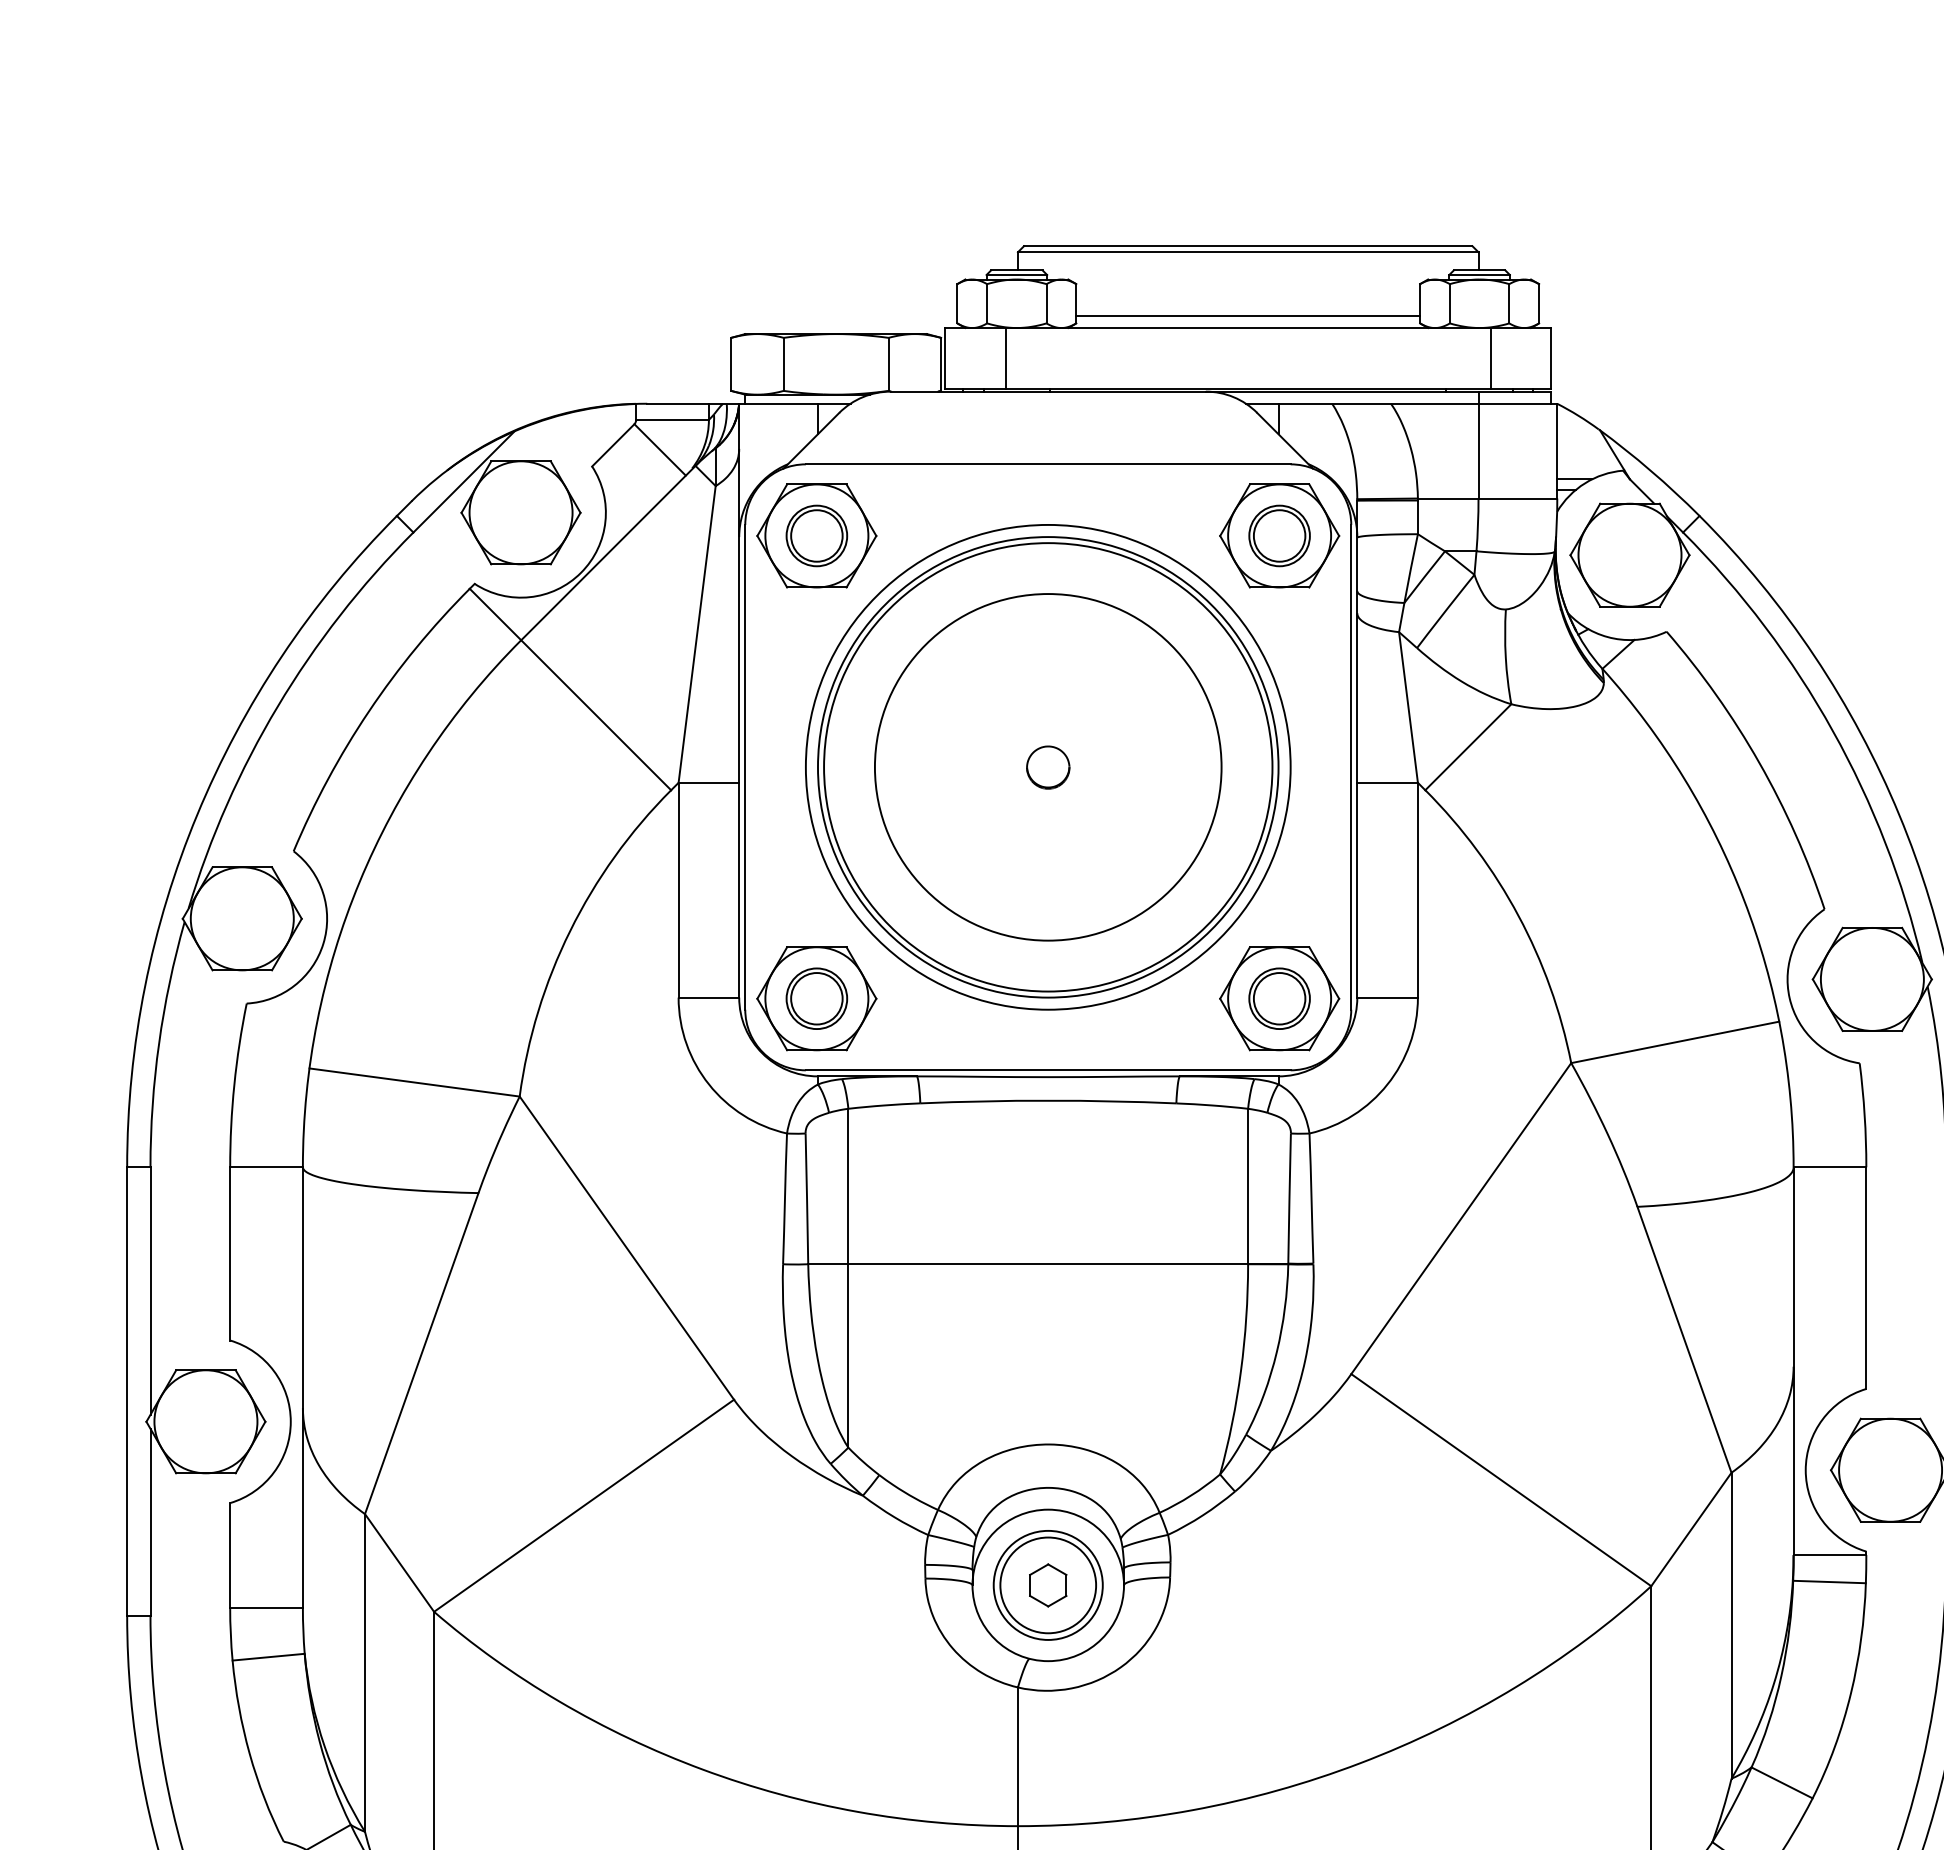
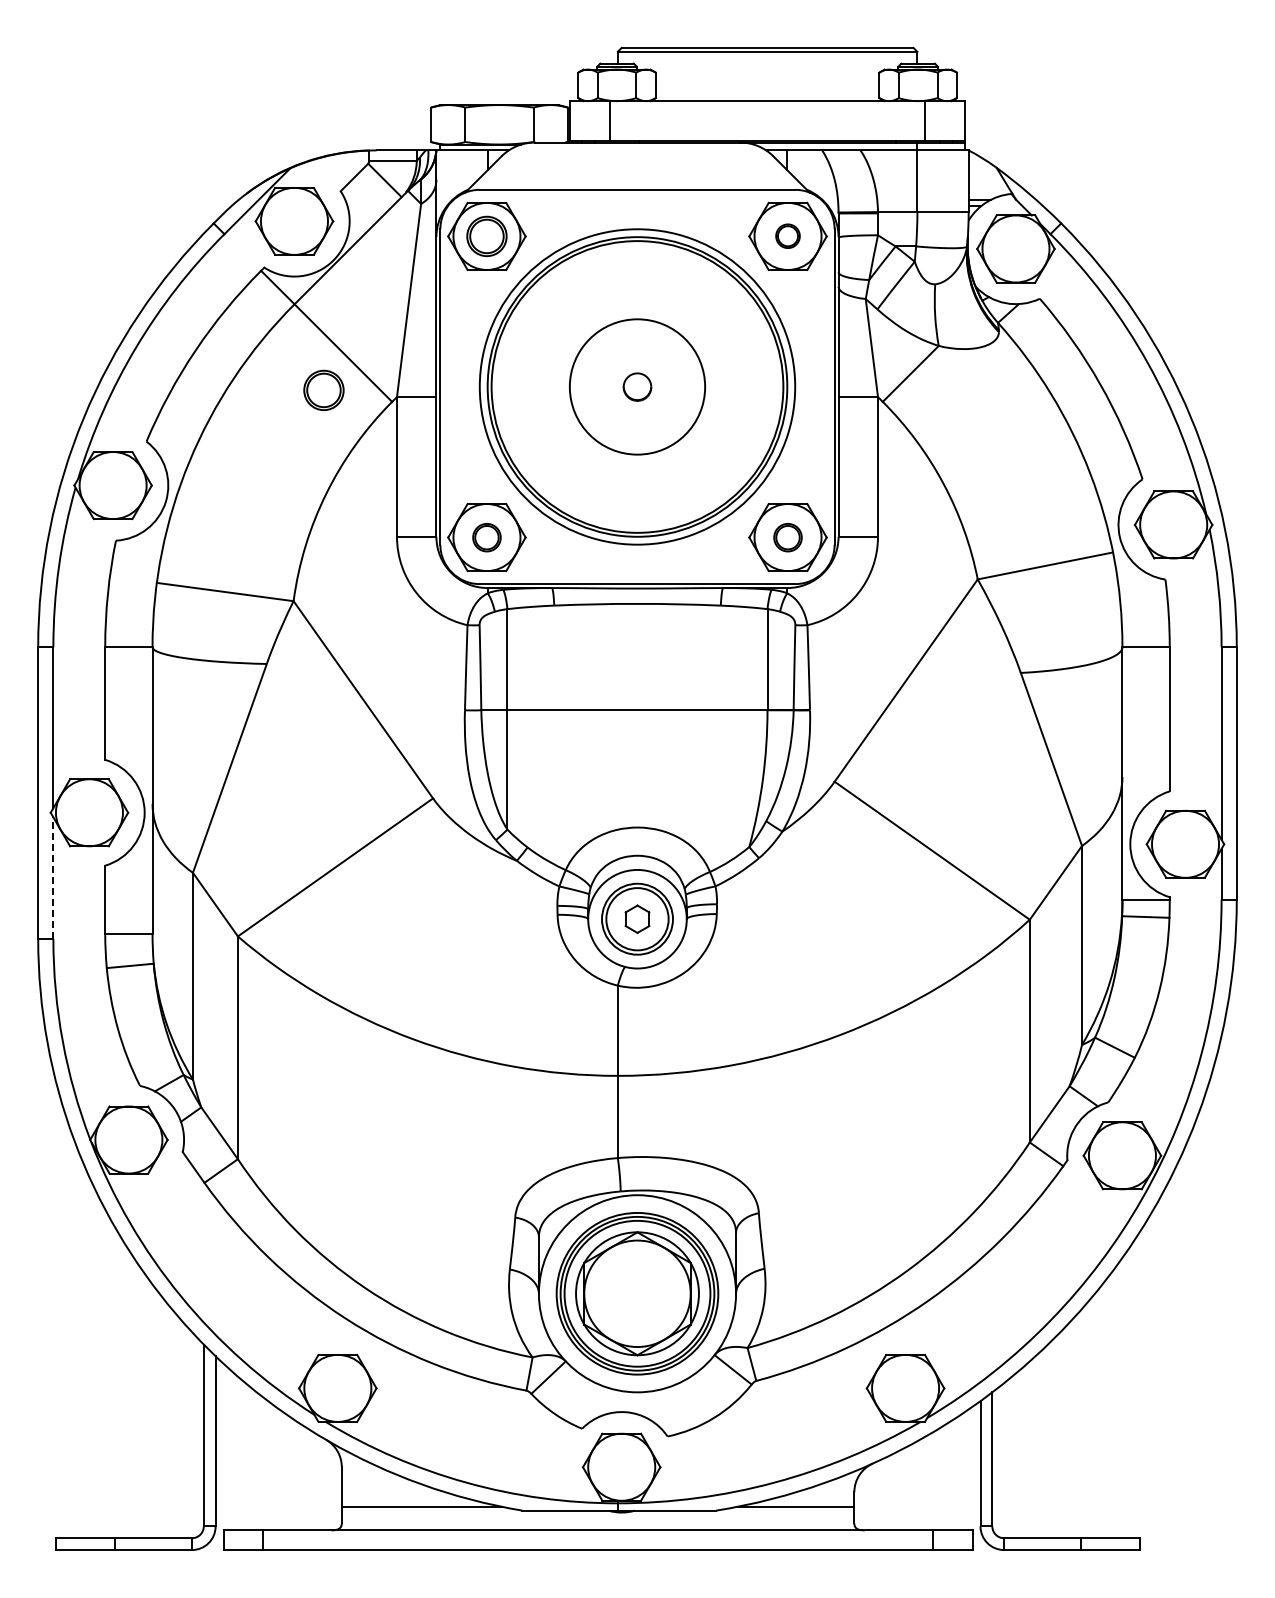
line: (1248, 316) -> (767, 93), removed
part: (1278, 534) -> (787, 235), size x0.6
circle: (1048, 766) -> (637, 386), size x0.6
part: (565, 771) -> (323, 389), added
part: (816, 998) -> (486, 537), size x0.7
part: (1278, 998) -> (787, 537), size x0.7
line: (150, 1522) -> (53, 878), solid -> dashed

